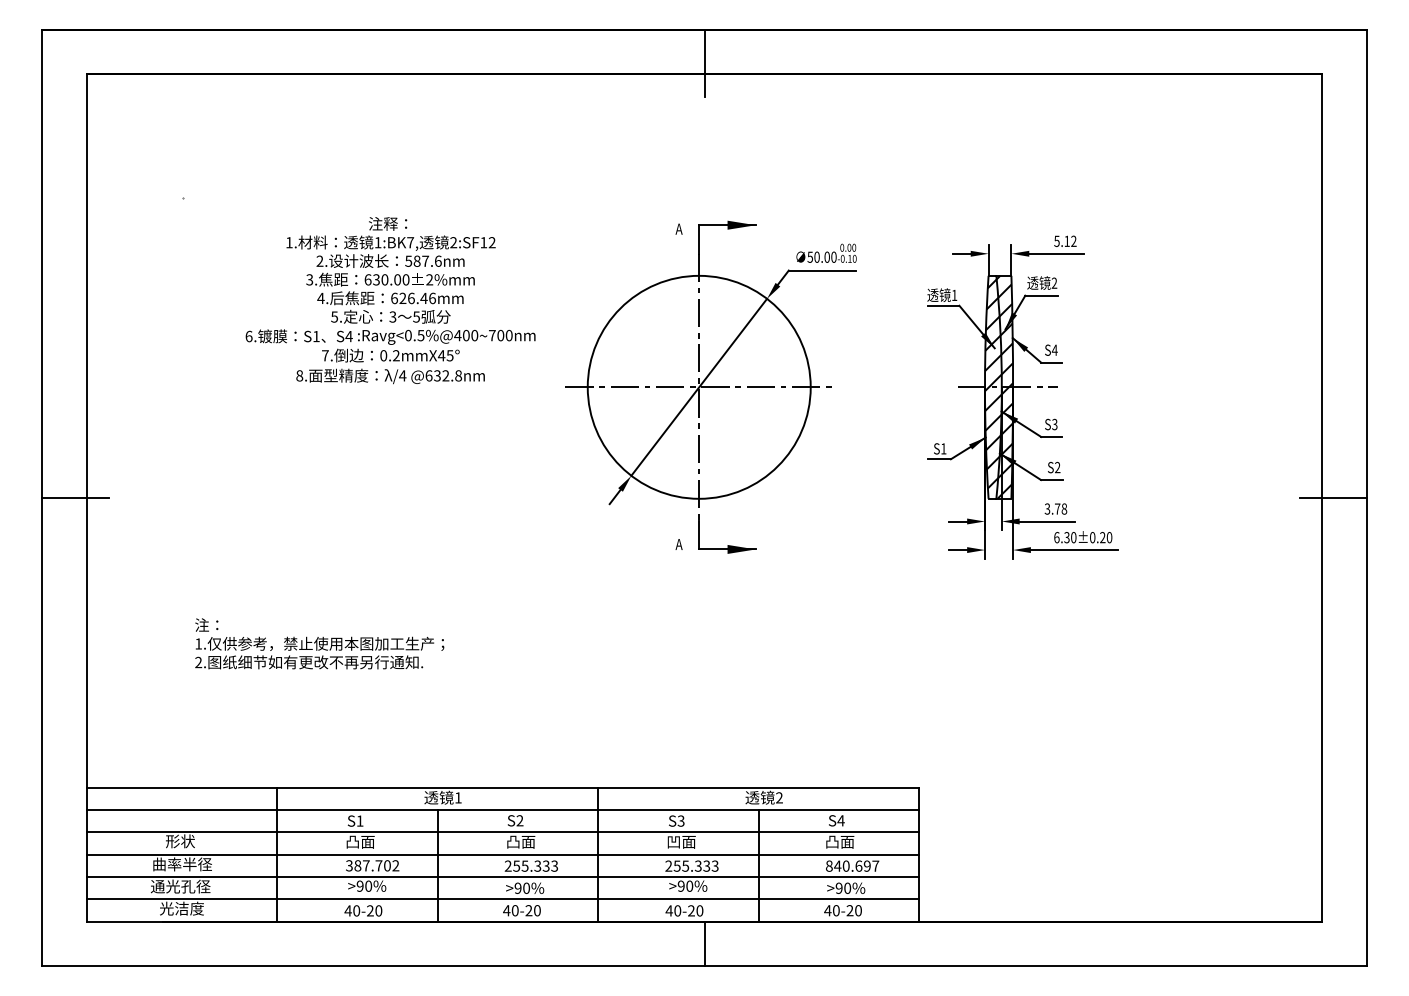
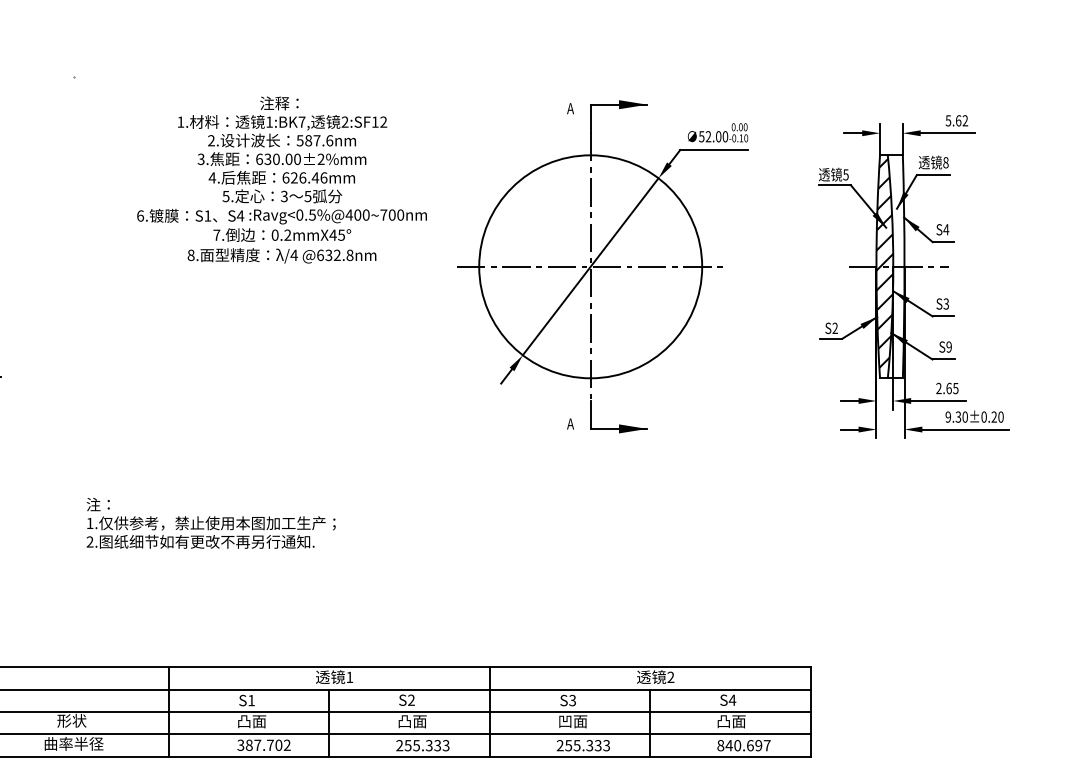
text: (1066, 241) -> (957, 120), 5.12 -> 5.62
text: (816, 256) -> (707, 135), 50.00 -> 52.00
text: (1054, 282) -> (945, 161), 2 -> 8
text: (954, 295) -> (845, 174), 1 -> 5
hatch: (1004, 386) -> (895, 265), removed
text: (943, 448) -> (834, 327), S1 -> S2
text: (1057, 467) -> (948, 346), S2 -> S9
text: (1055, 508) -> (946, 387), 3.78 -> 2.65
text: (1056, 537) -> (947, 416), 6.30±0.20 -> 9.30±0.20

